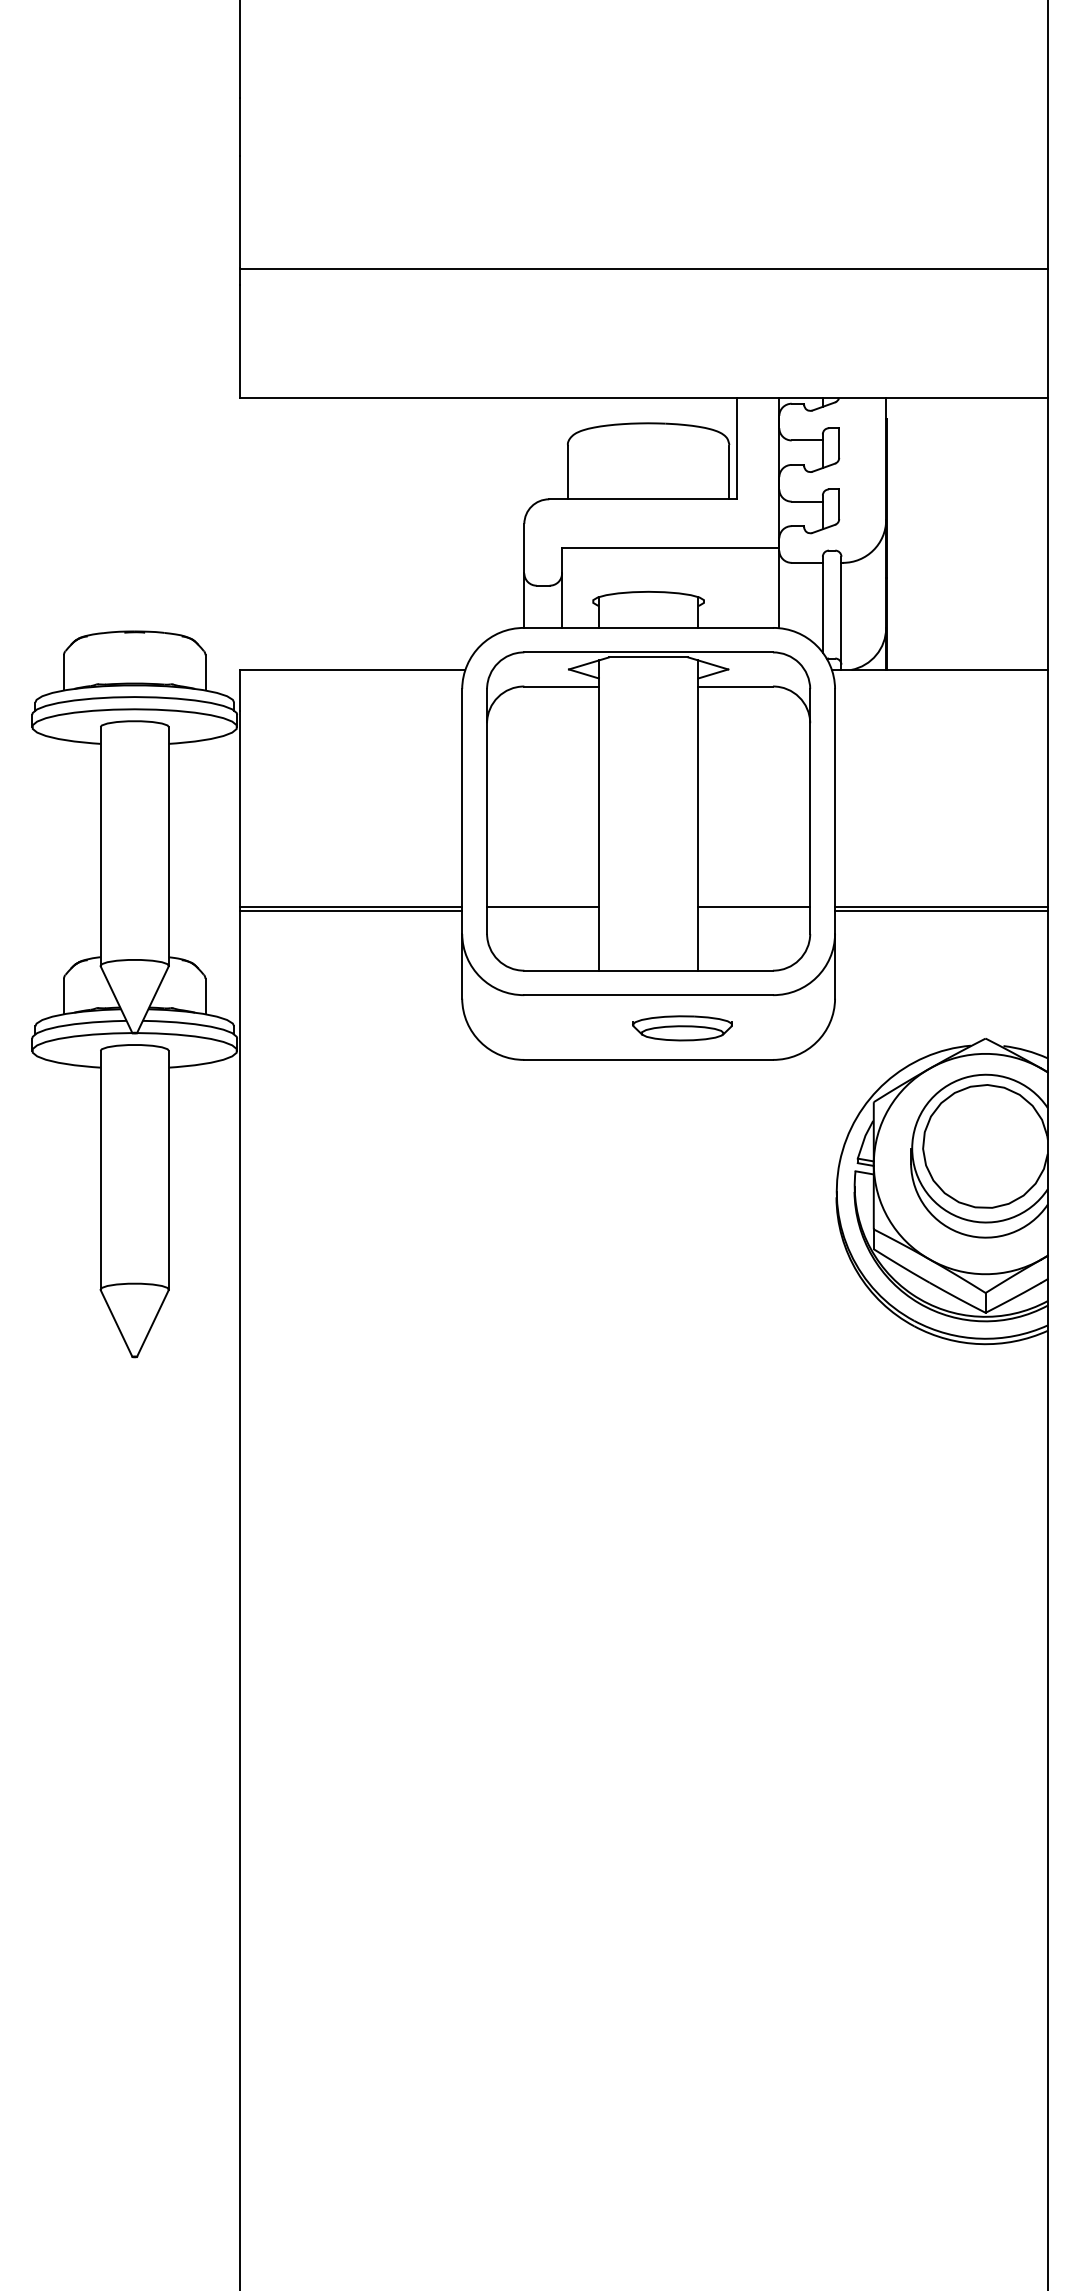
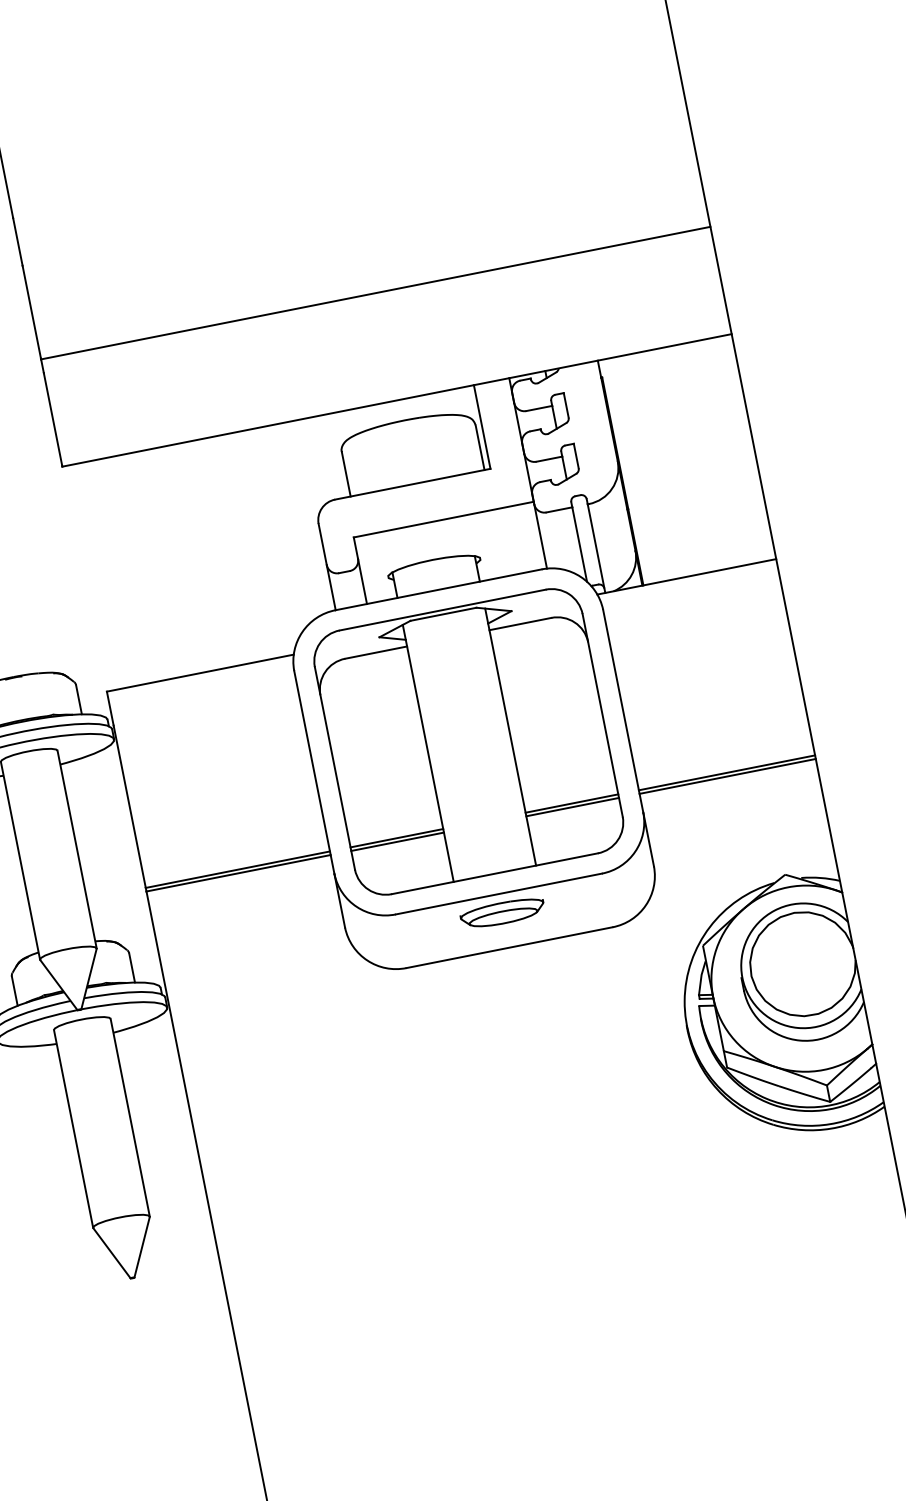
line: (542, 911) -> (397, 842), added
line: (754, 911) -> (572, 807), added
part: (682, 1028) -> (502, 913), moved

